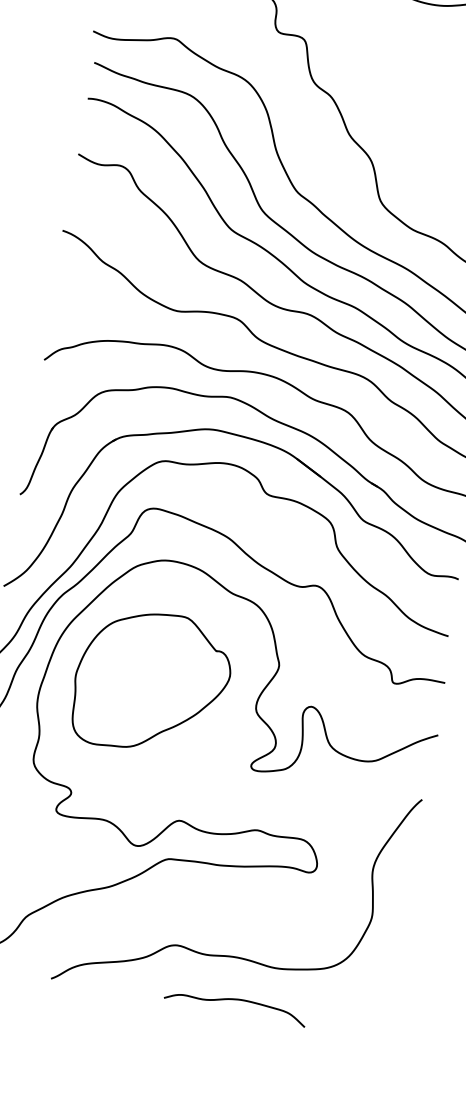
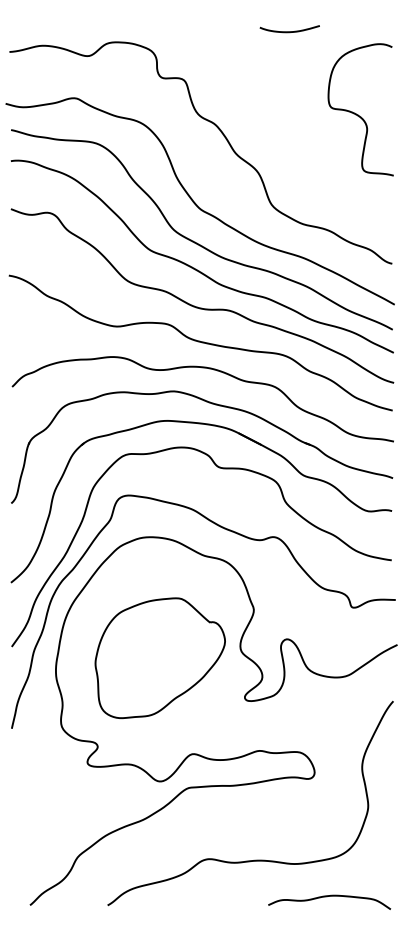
part: (150, 682) -> (159, 658), moved
curve: (233, 1000) -> (327, 897), moved

